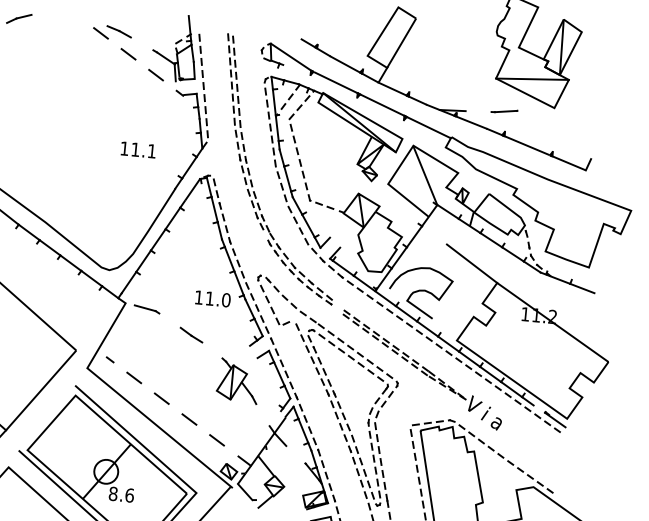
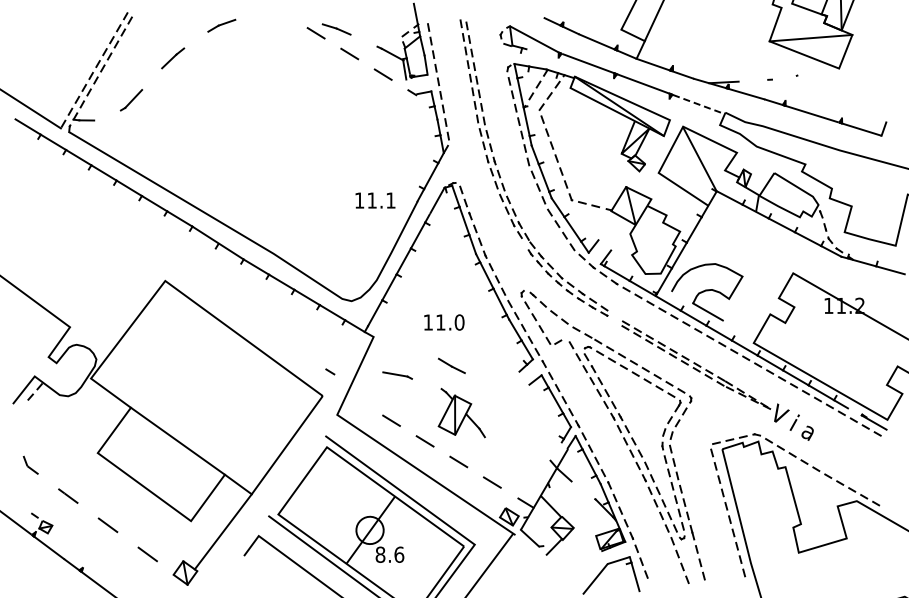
line: (506, 111) -> (784, 77), removed
line: (429, 127) -> (699, 104), solid -> dashed
text: (138, 149) -> (375, 200), moved
line: (471, 263) -> (762, 254), removed
text: (213, 298) -> (444, 322), moved
line: (146, 309) -> (397, 375), moved
line: (110, 359) -> (330, 371), moved
part: (237, 381) -> (461, 413), moved

